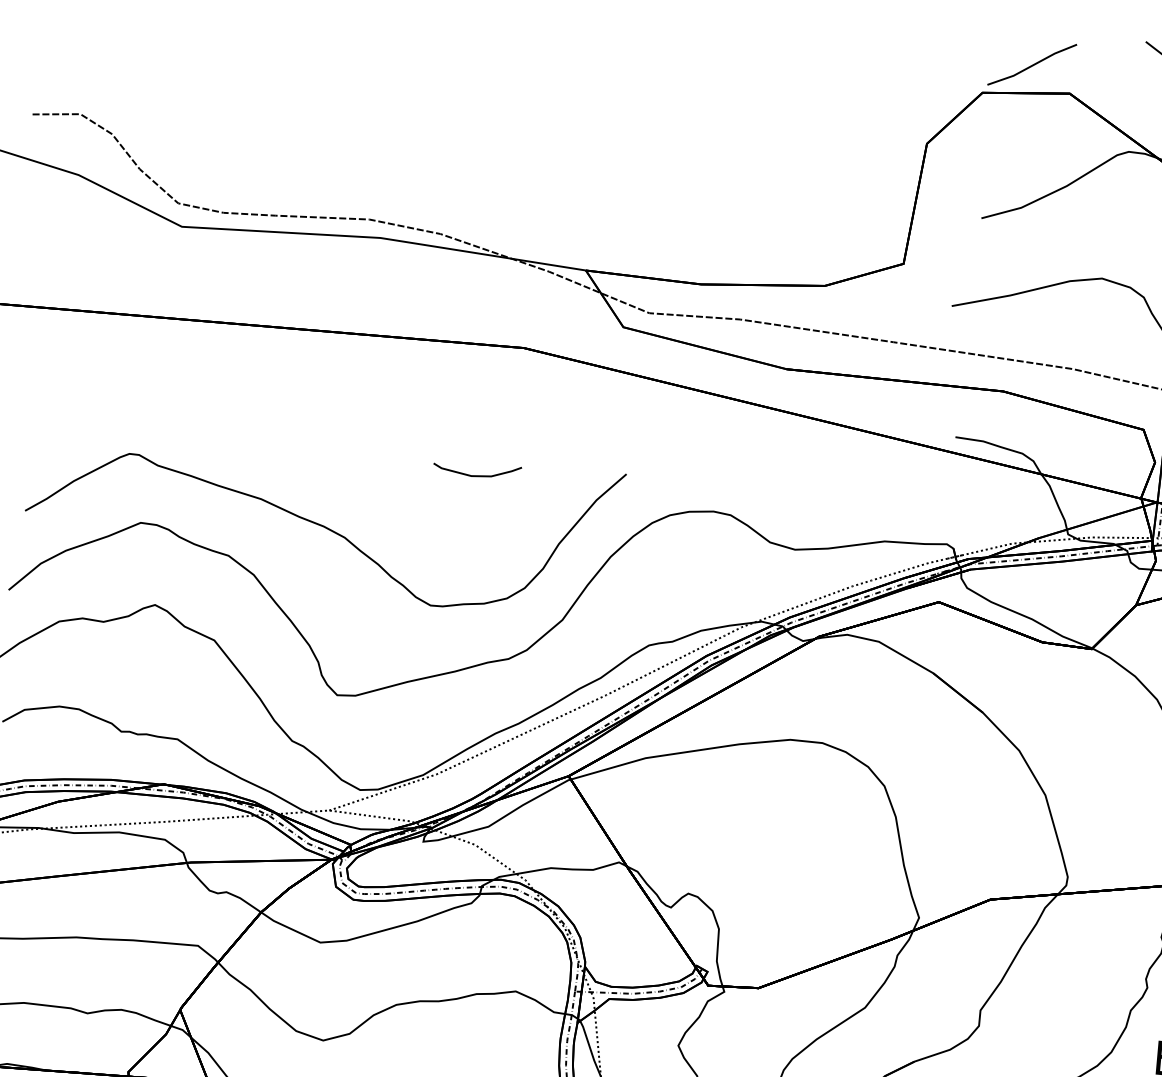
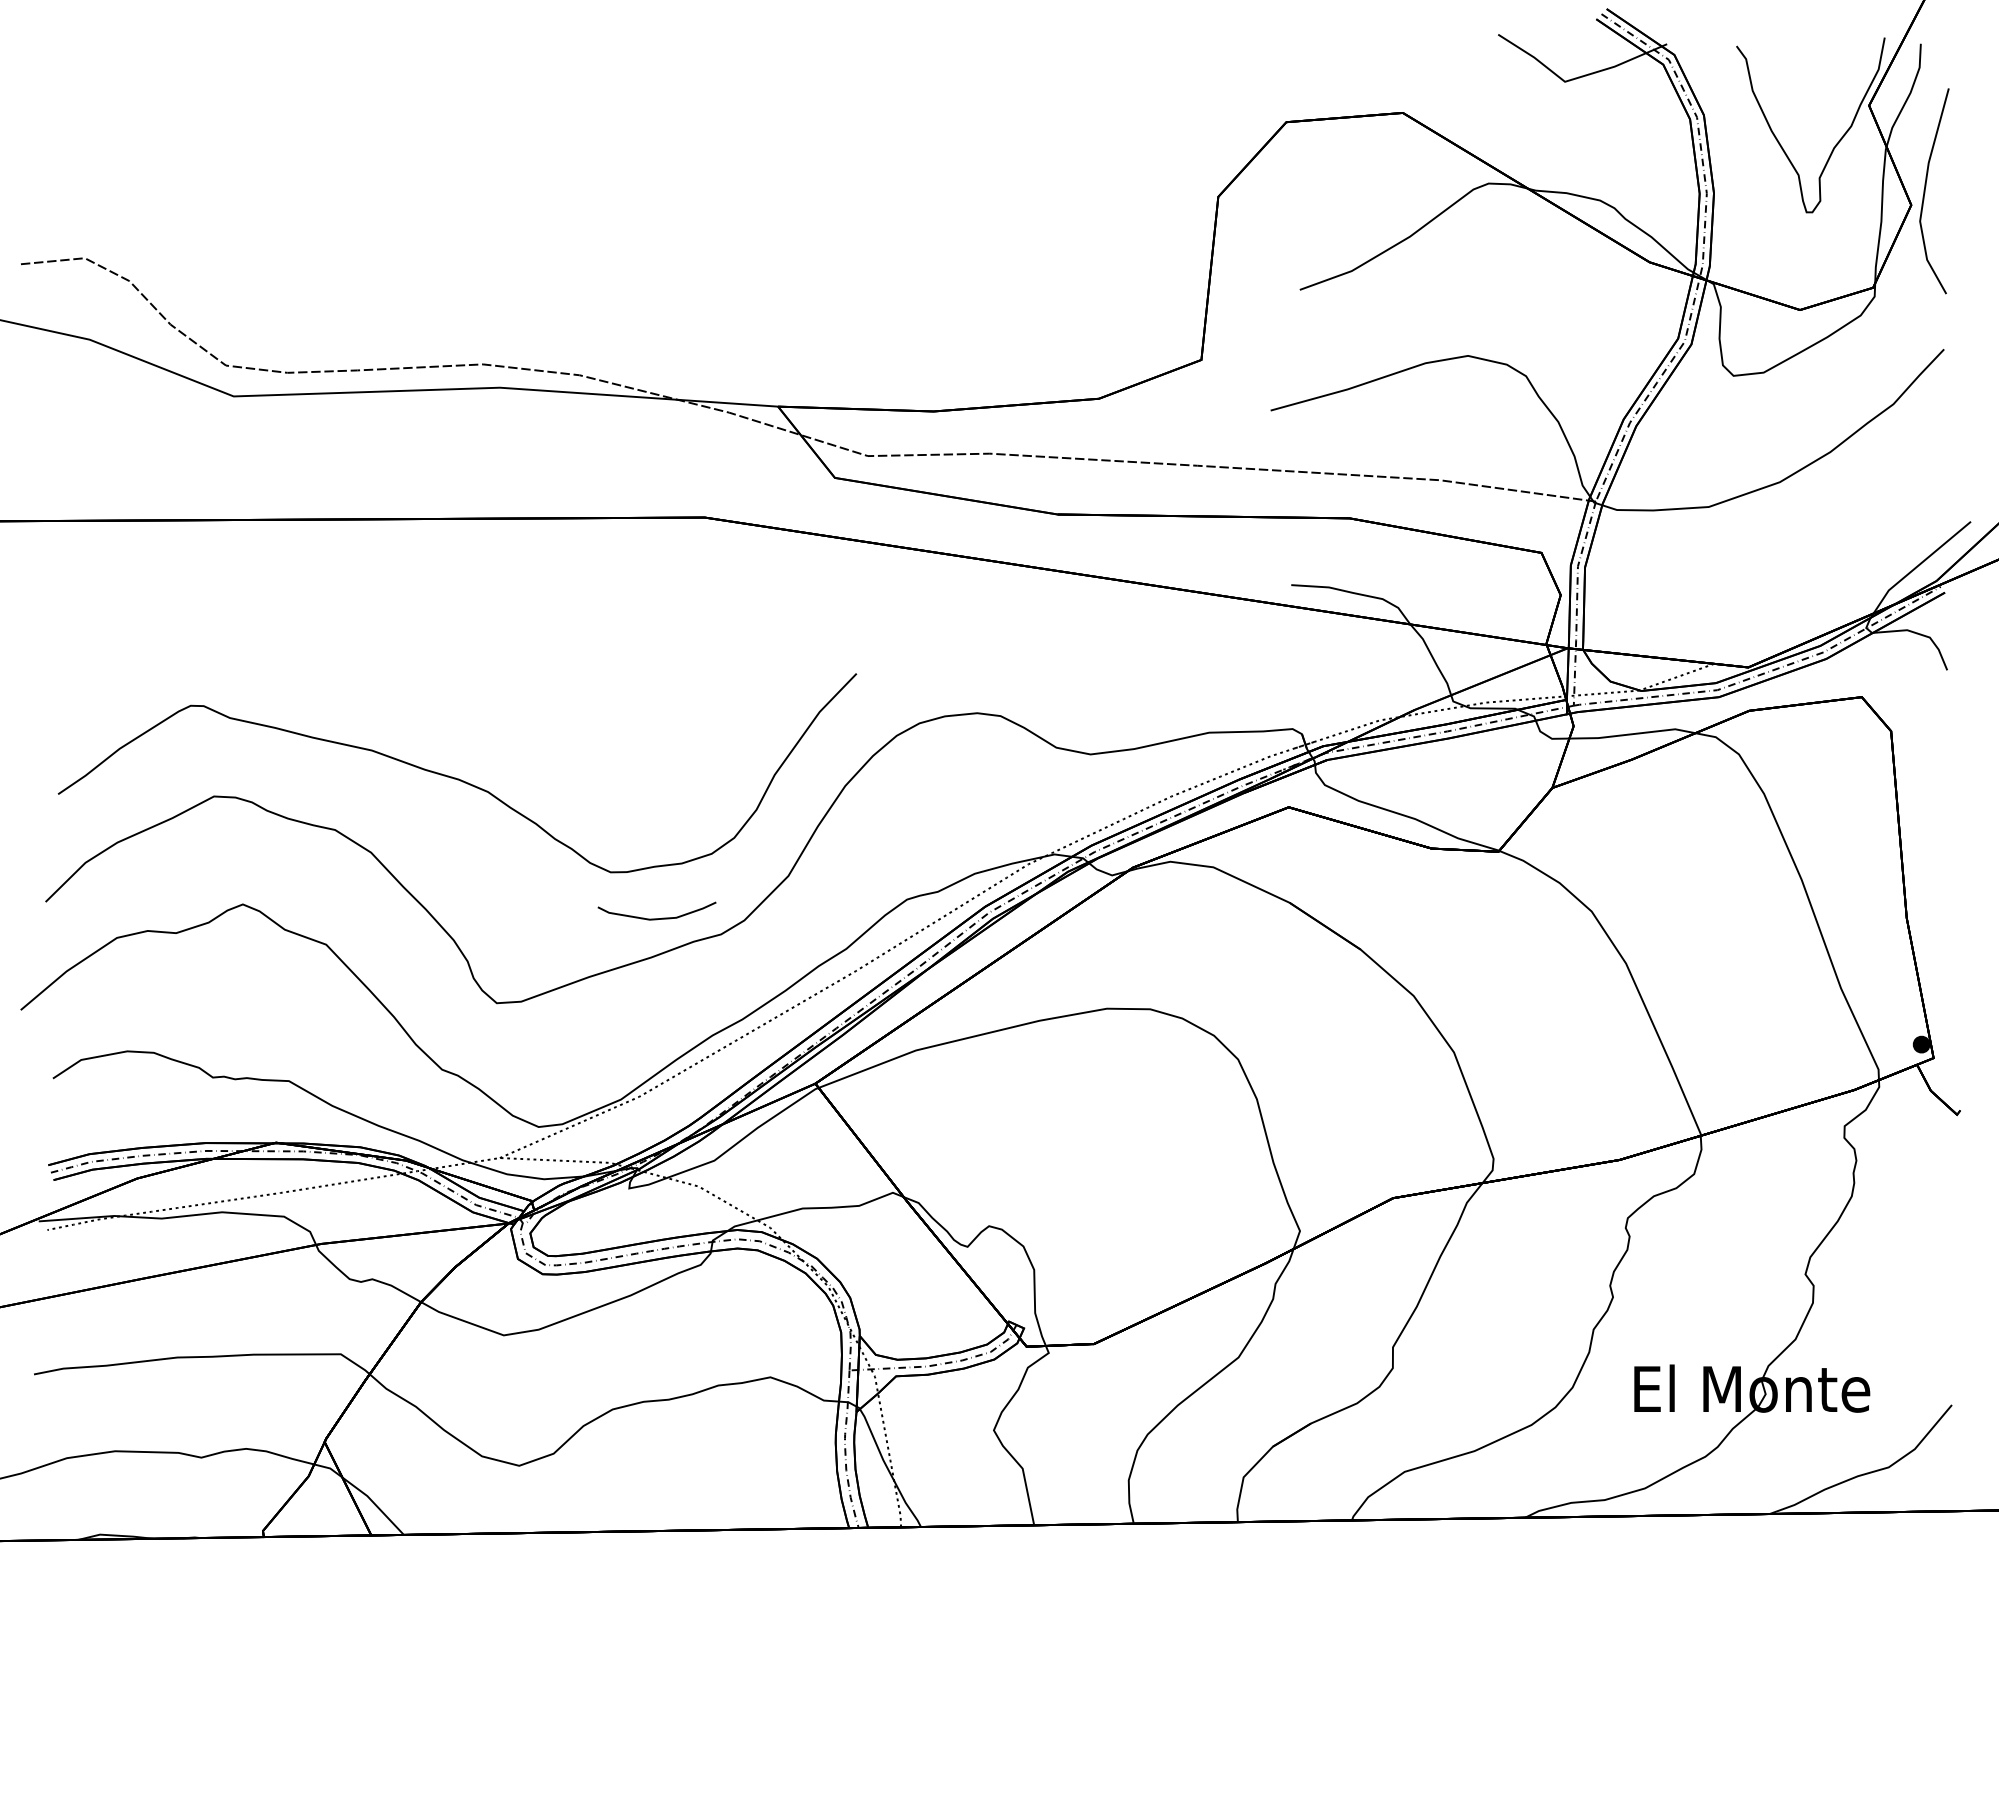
line: (1031, 65) -> (1348, 79), removed
curve: (476, 475) -> (656, 918), moved

